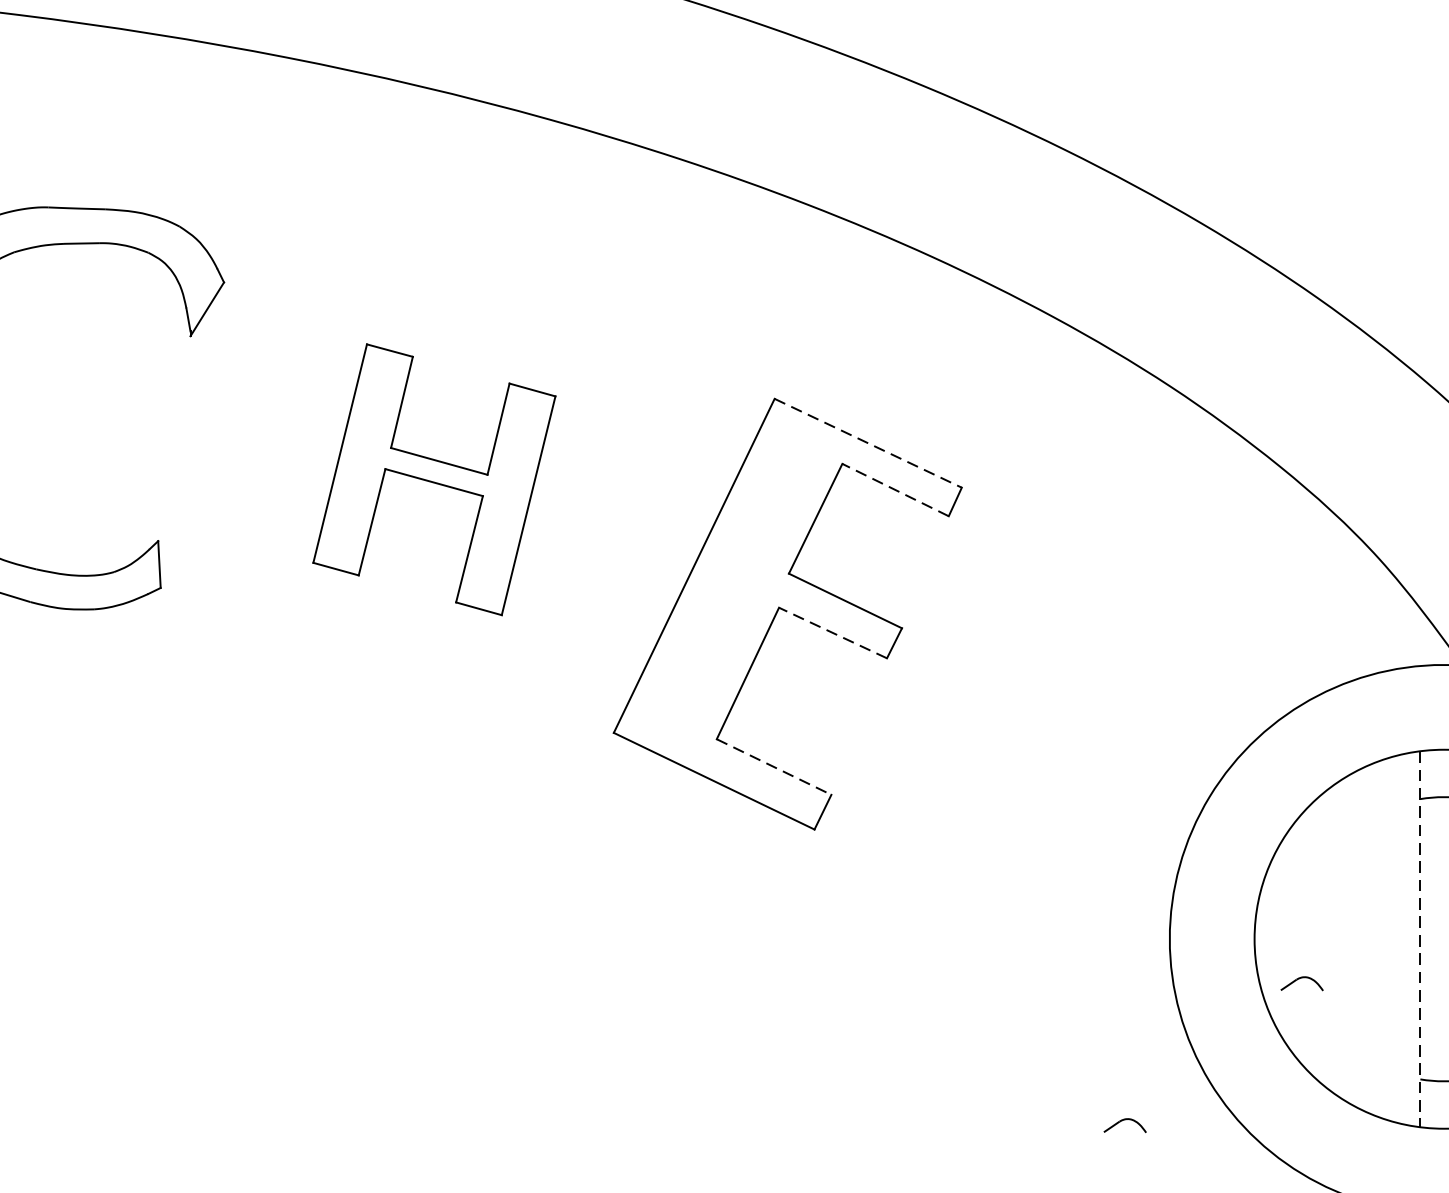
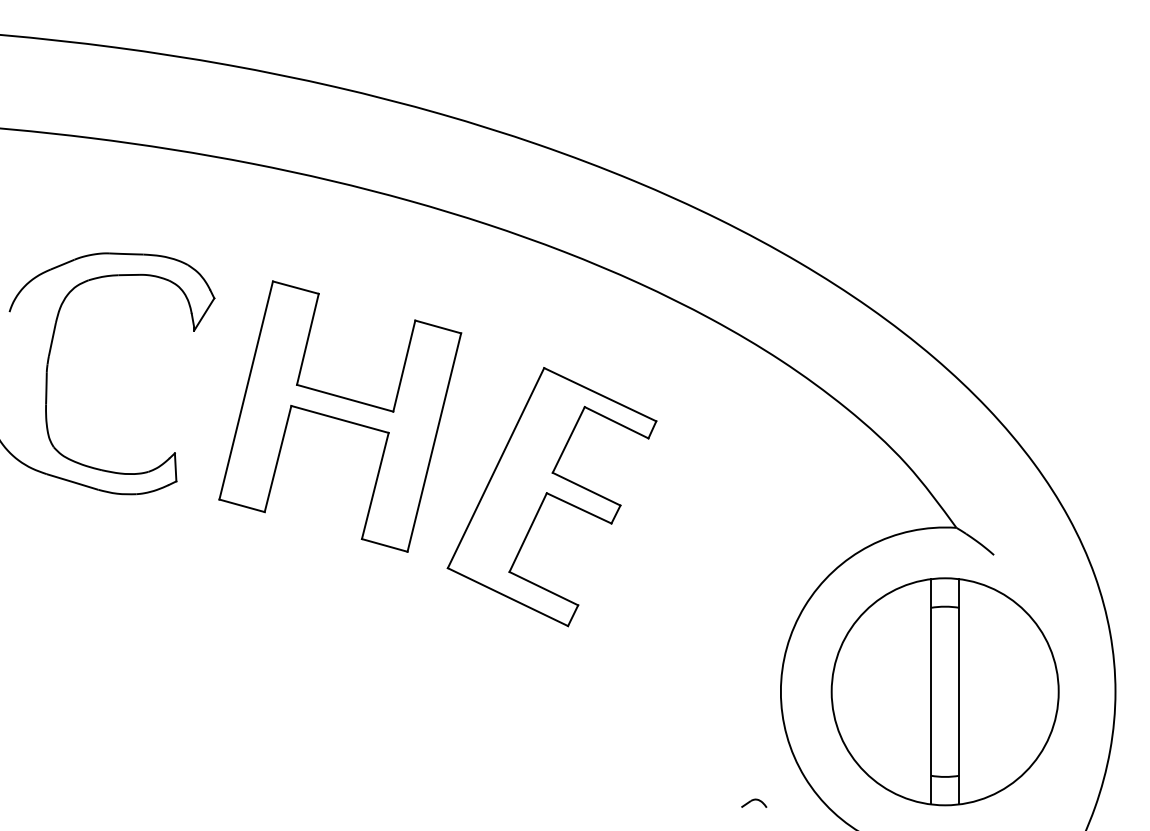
line: (868, 442) -> (600, 394), dashed -> solid
part: (434, 479) -> (340, 416), size x1.67
line: (895, 489) -> (616, 422), dashed -> solid
line: (833, 633) -> (579, 508), dashed -> solid
line: (775, 766) -> (544, 588), dashed -> solid
line: (1421, 938) -> (931, 691), dashed -> solid
part: (1302, 982) -> (860, 717), removed

